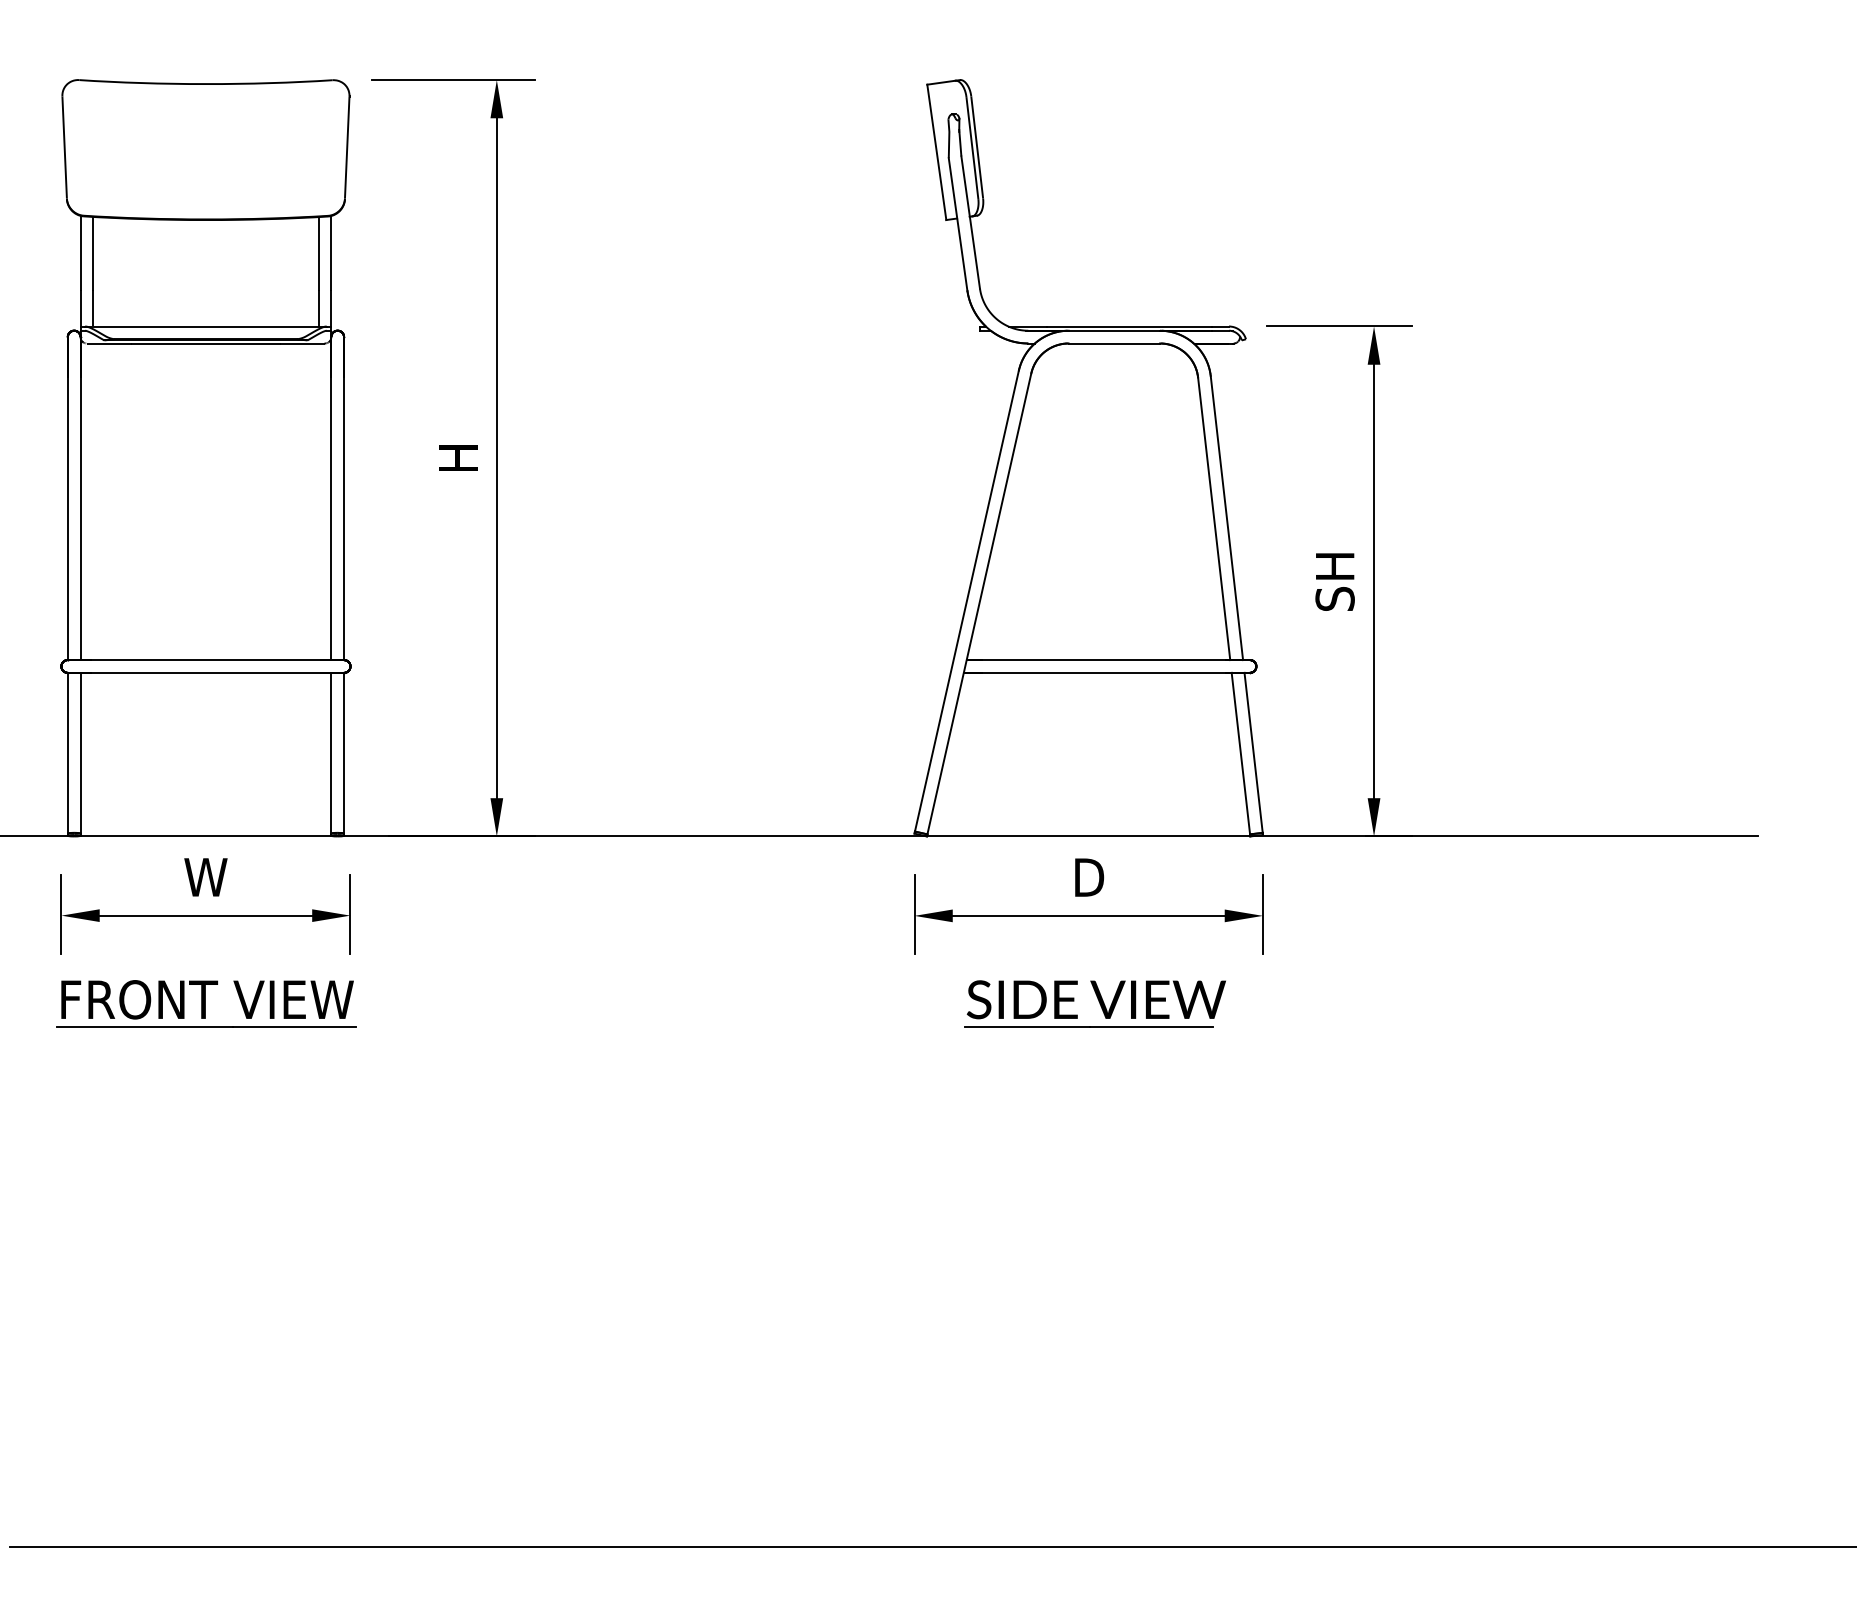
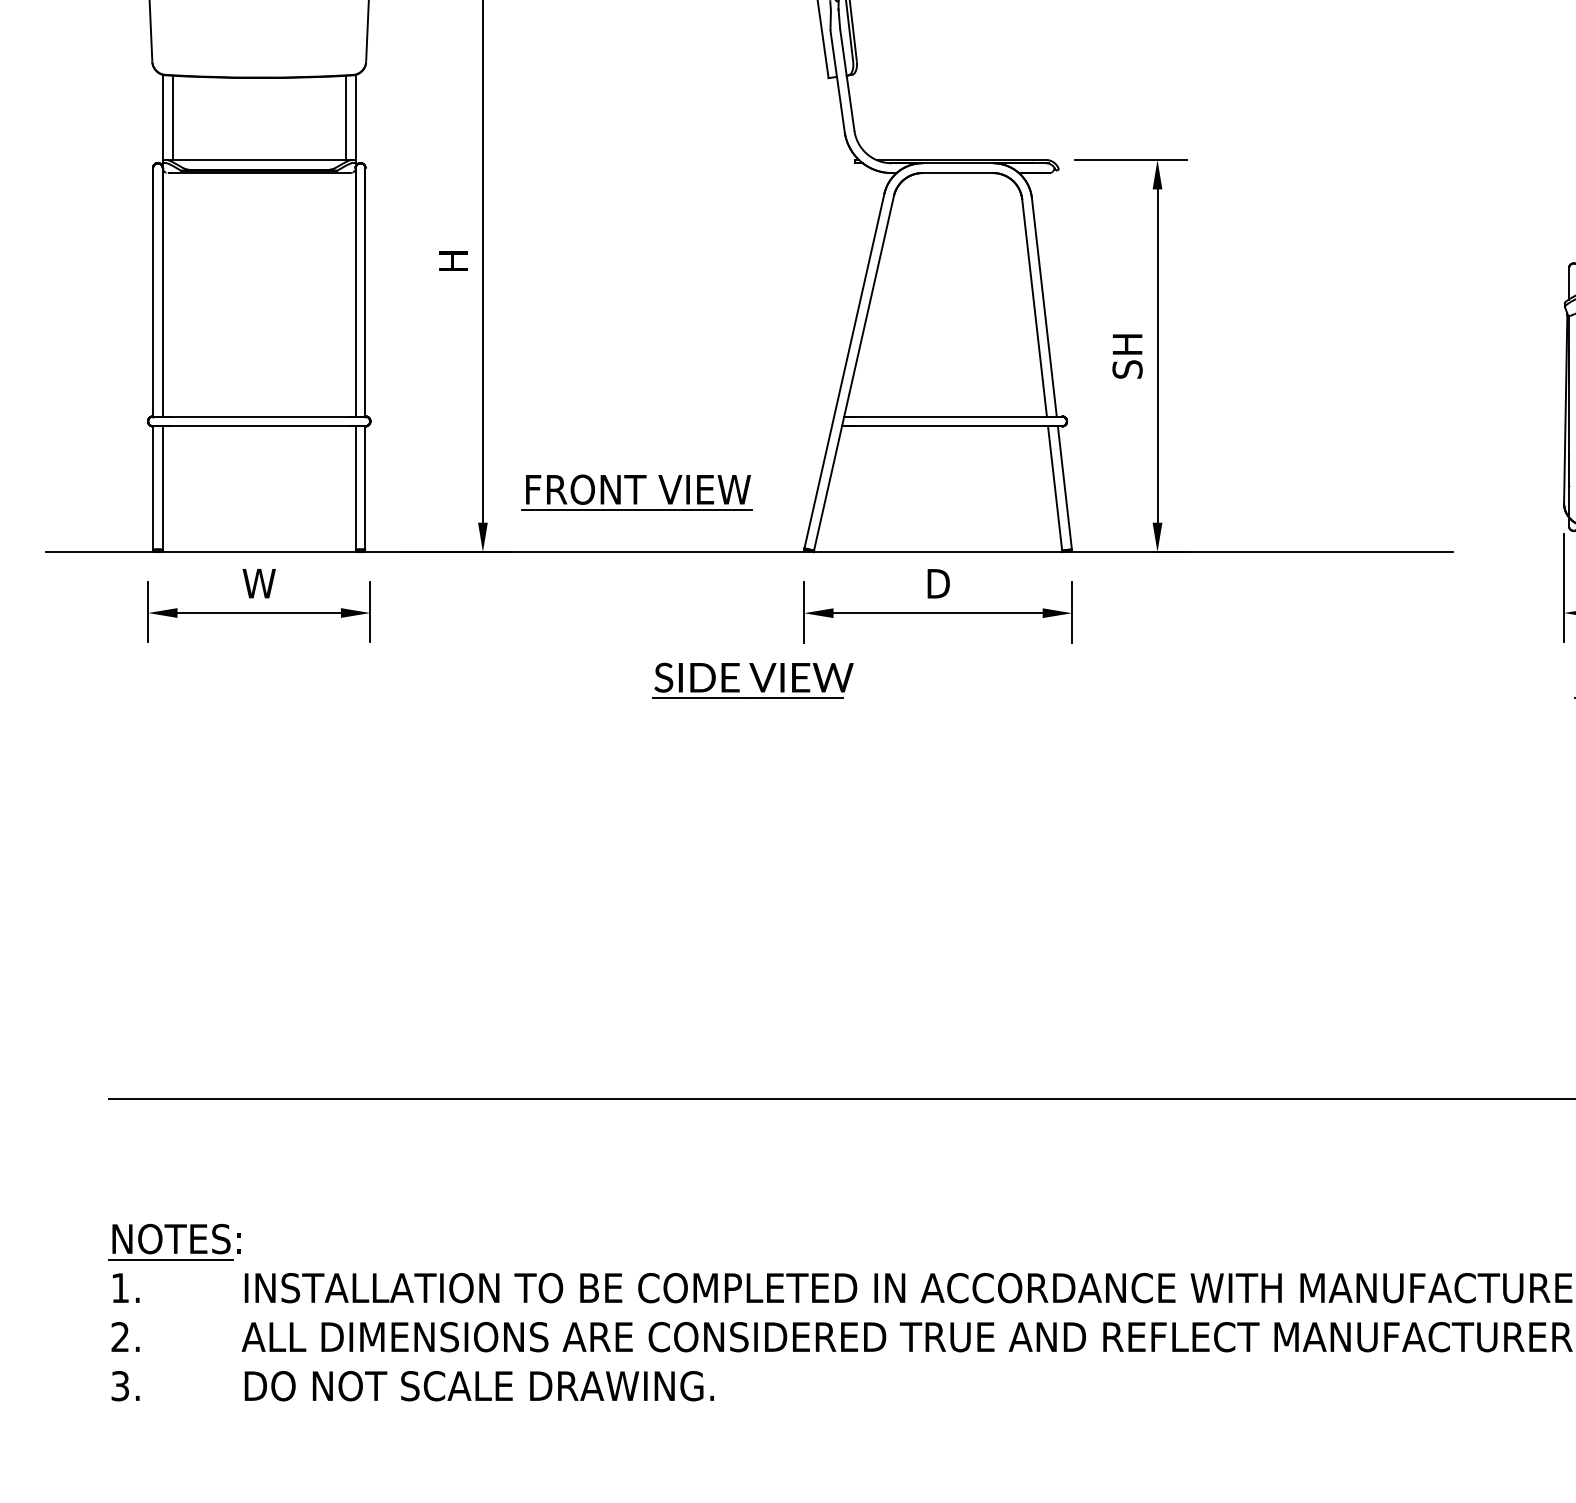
part: (204, 1003) -> (636, 492), moved
part: (1094, 1003) -> (752, 680), moved

